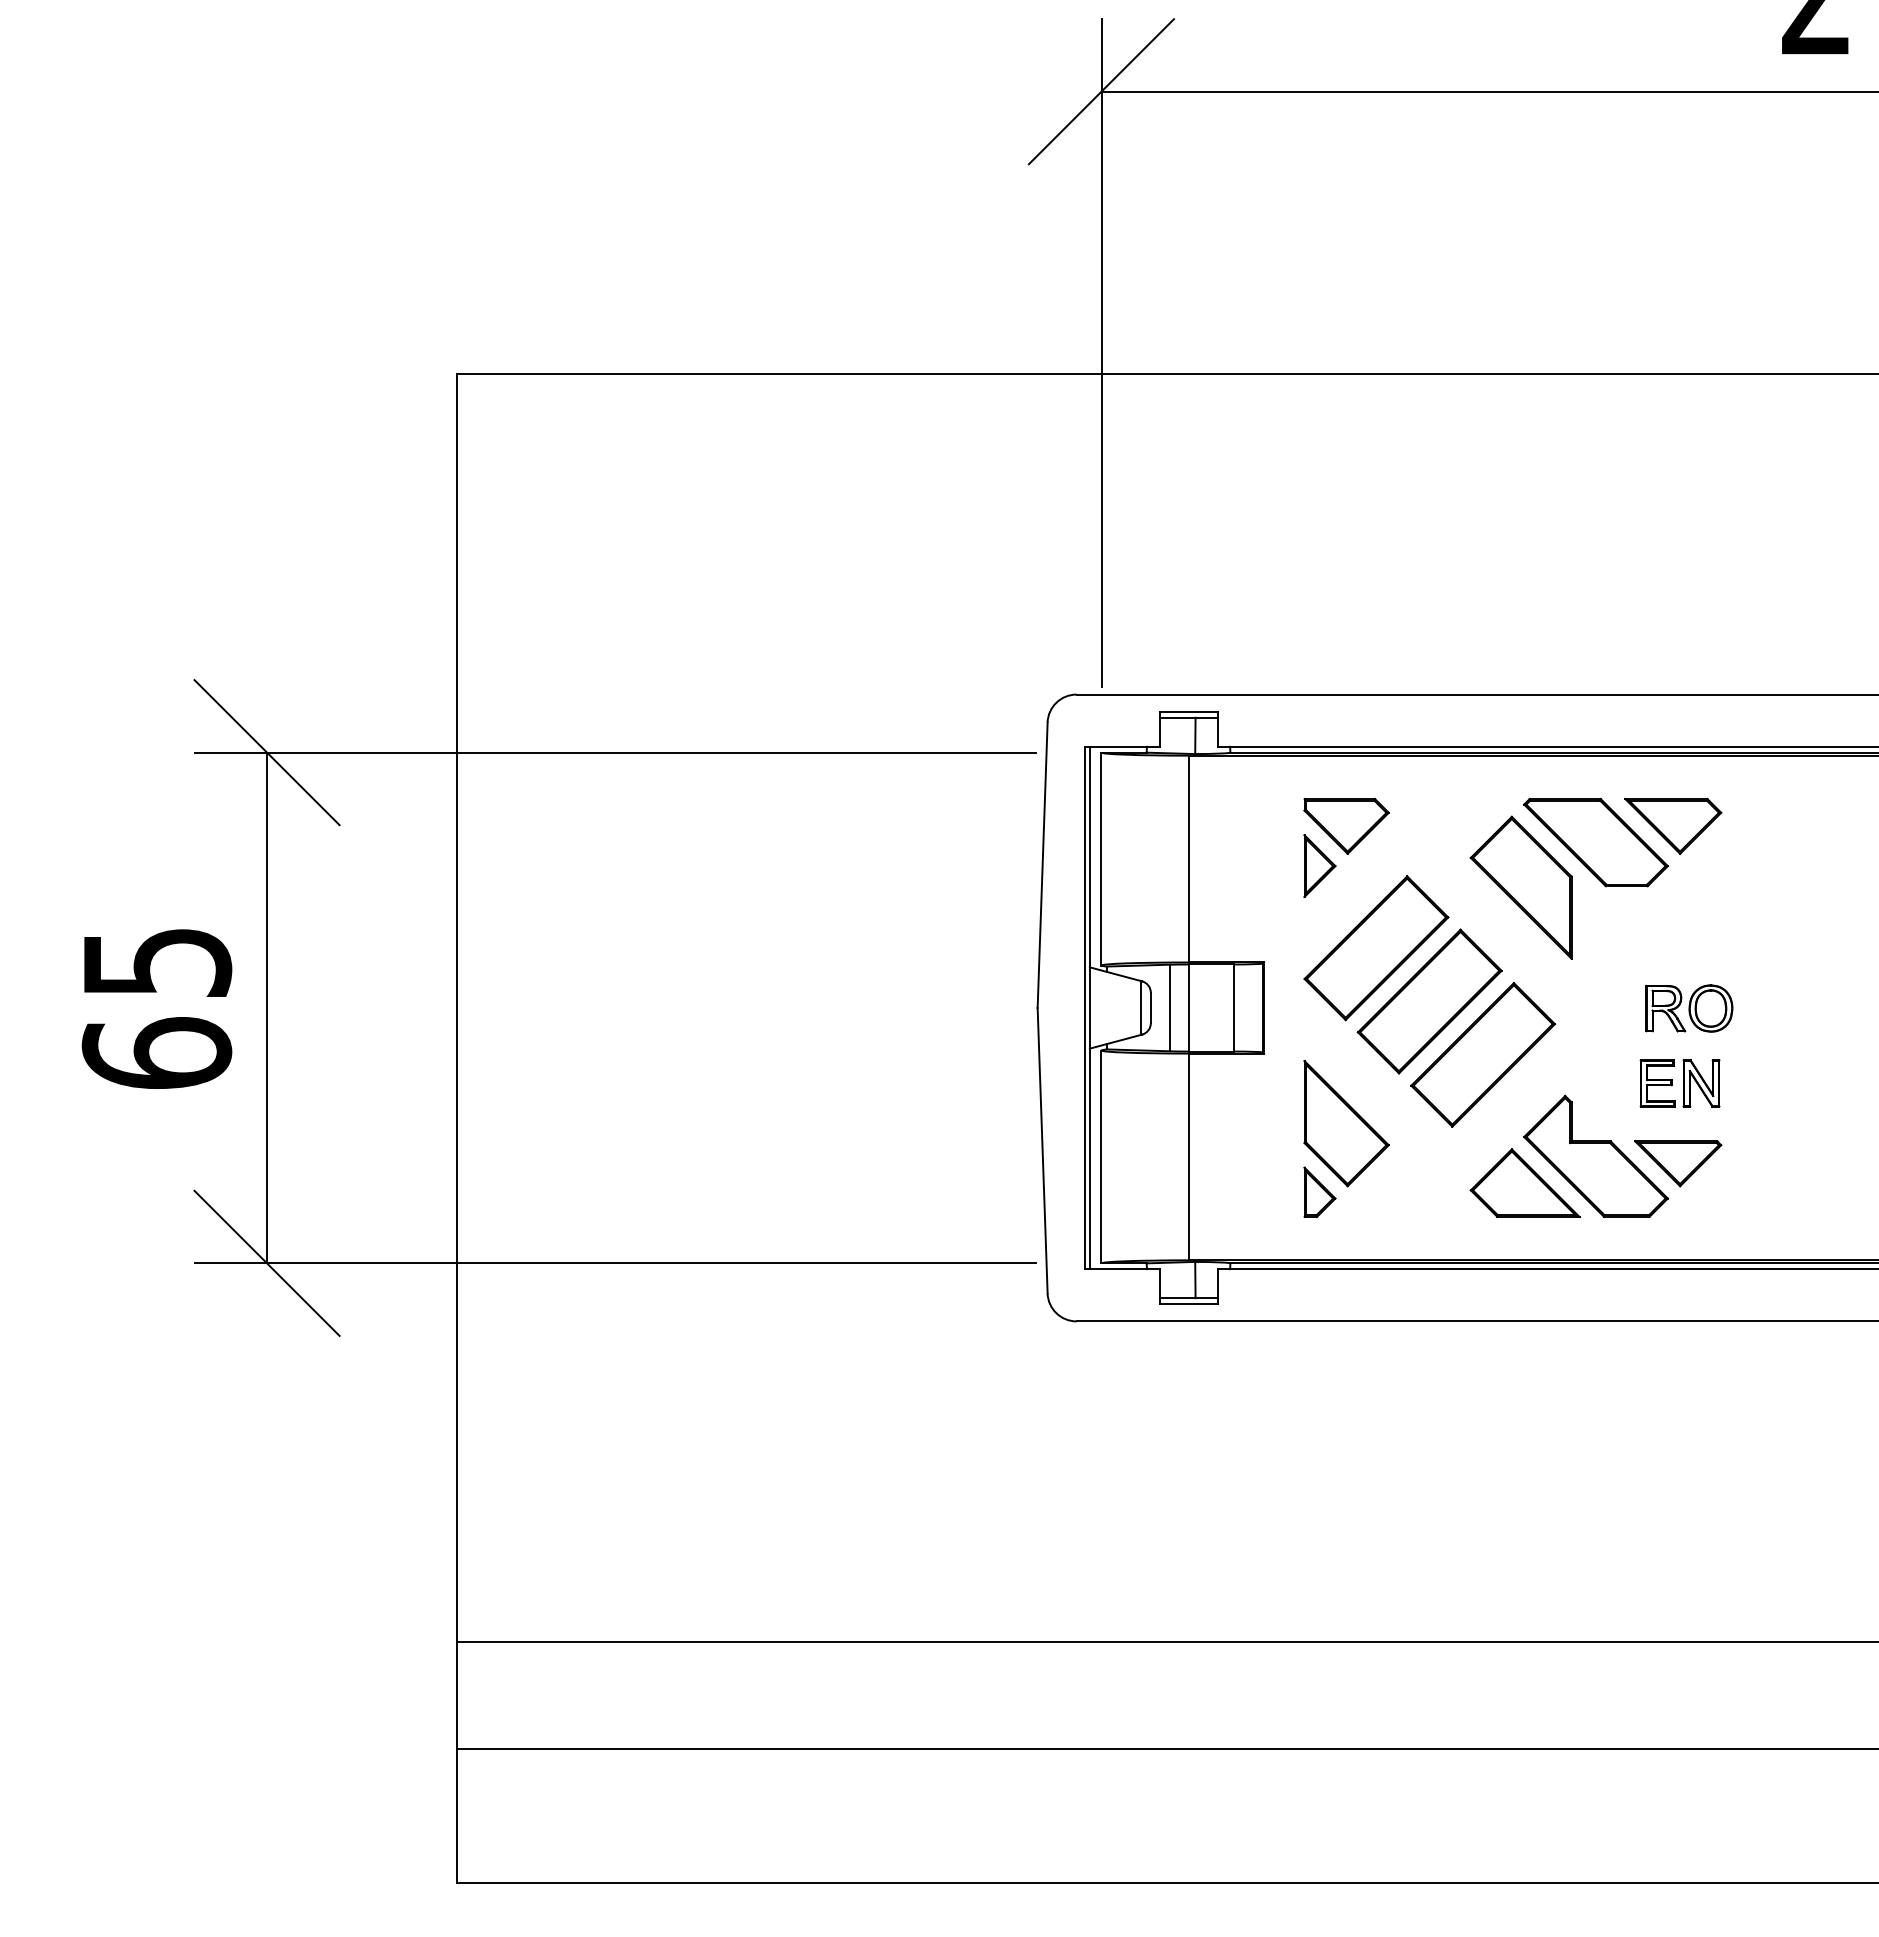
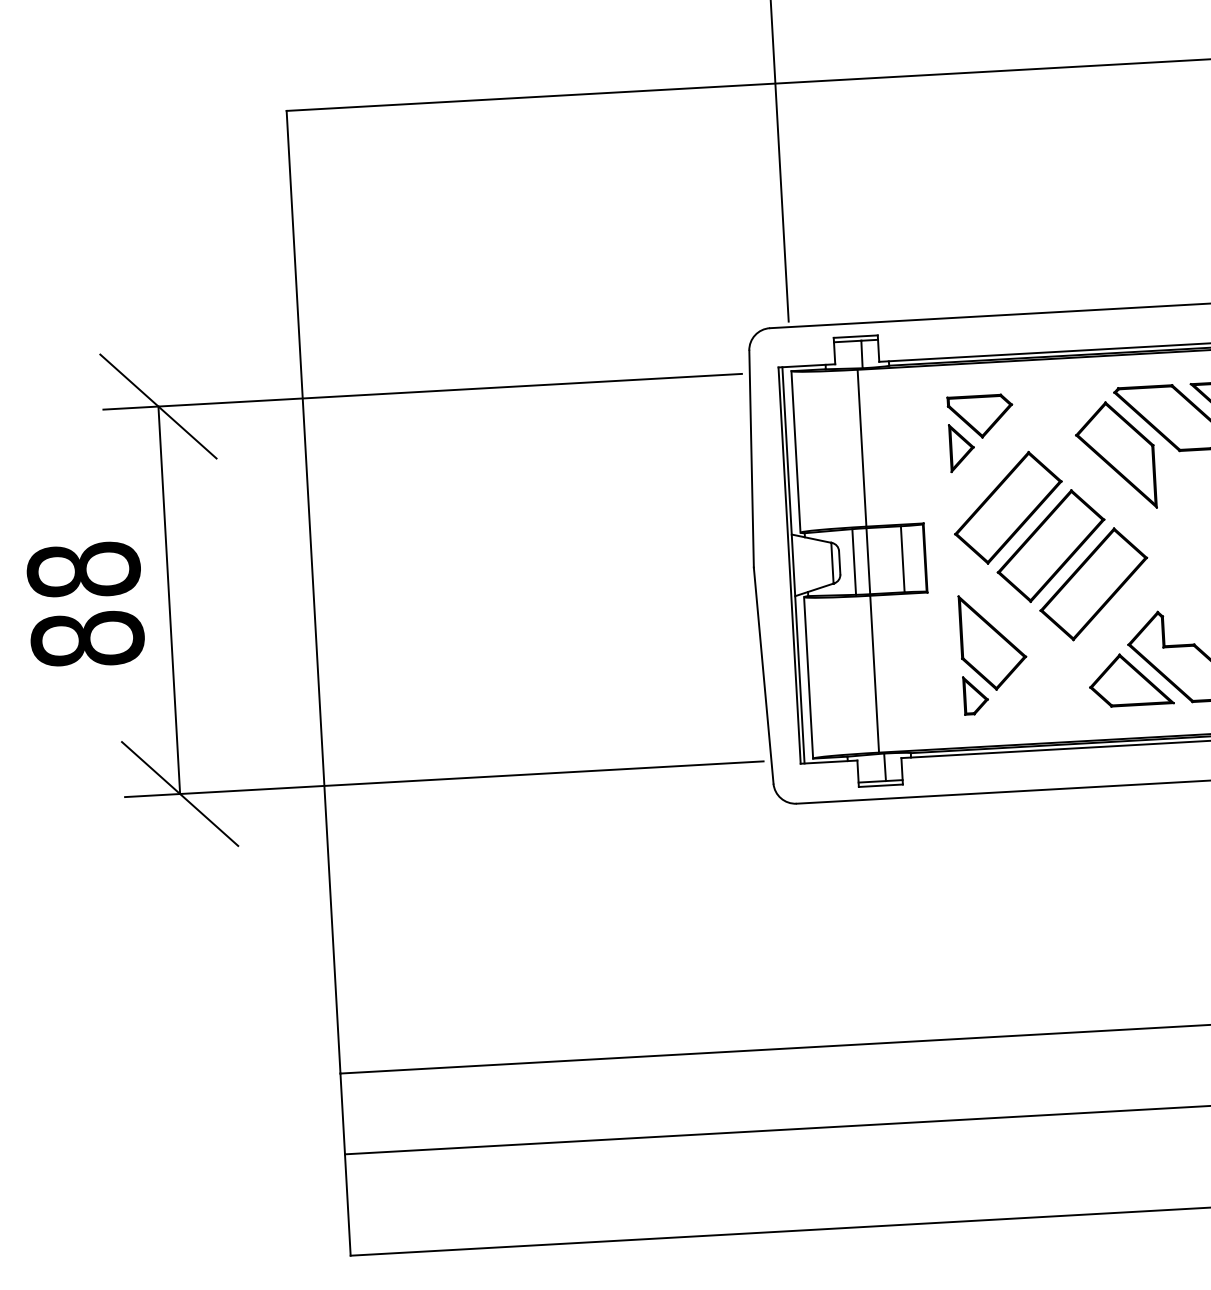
text: (156, 1007) -> (85, 604), 65 -> 88

